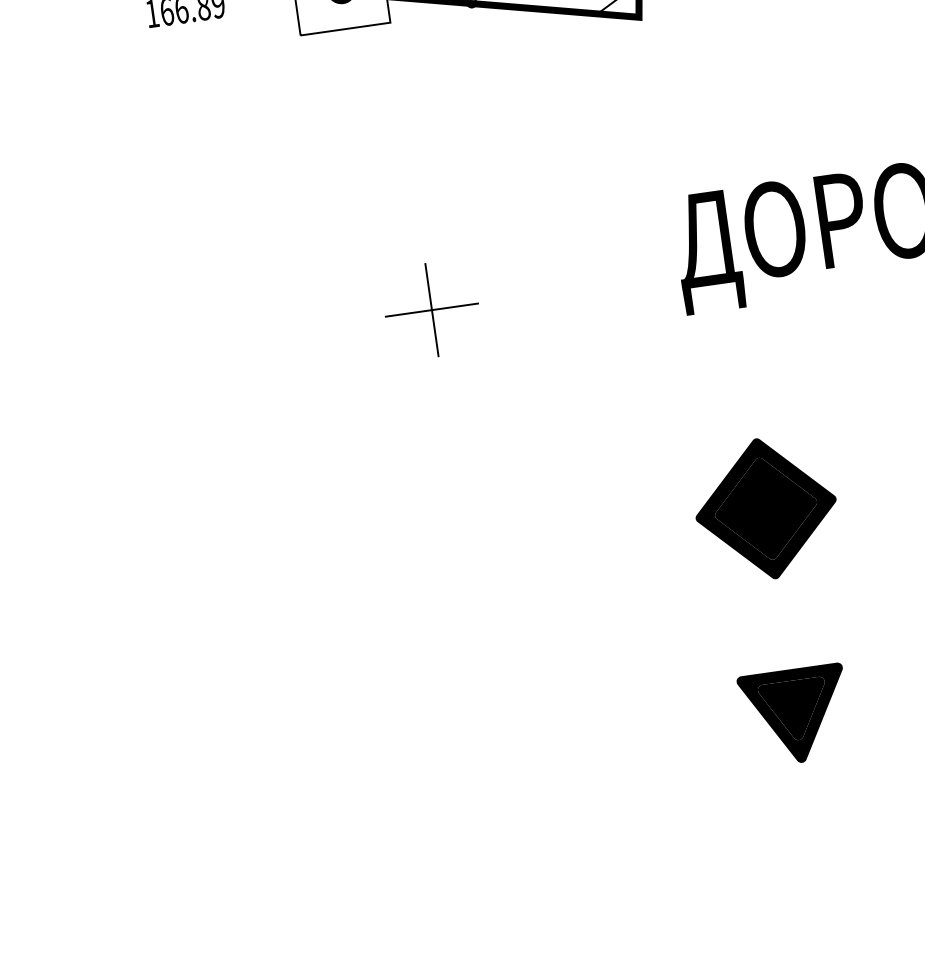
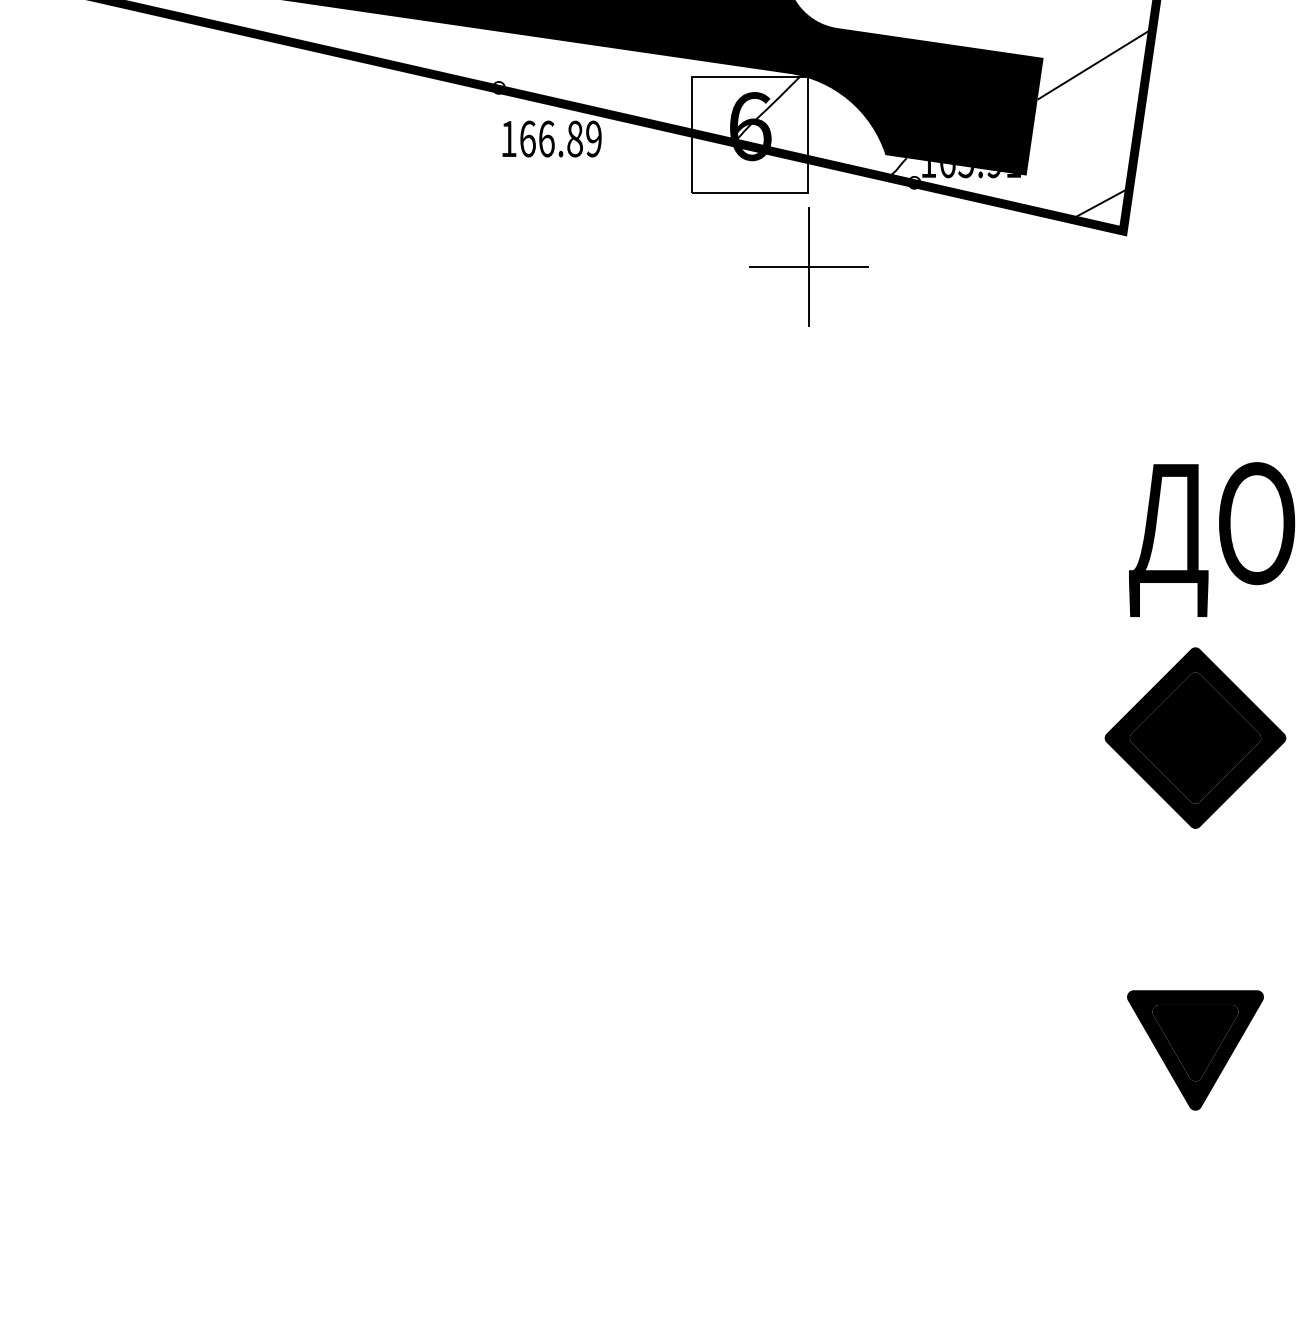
part: (431, 309) -> (808, 266), moved
part: (766, 508) -> (1195, 737), moved
part: (795, 716) -> (1195, 1050), moved

